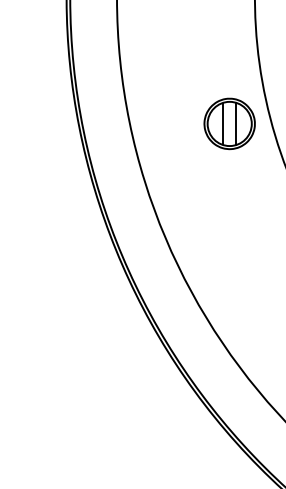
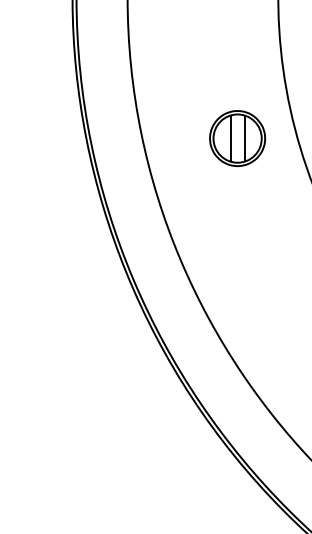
part: (229, 123) -> (237, 138), moved

